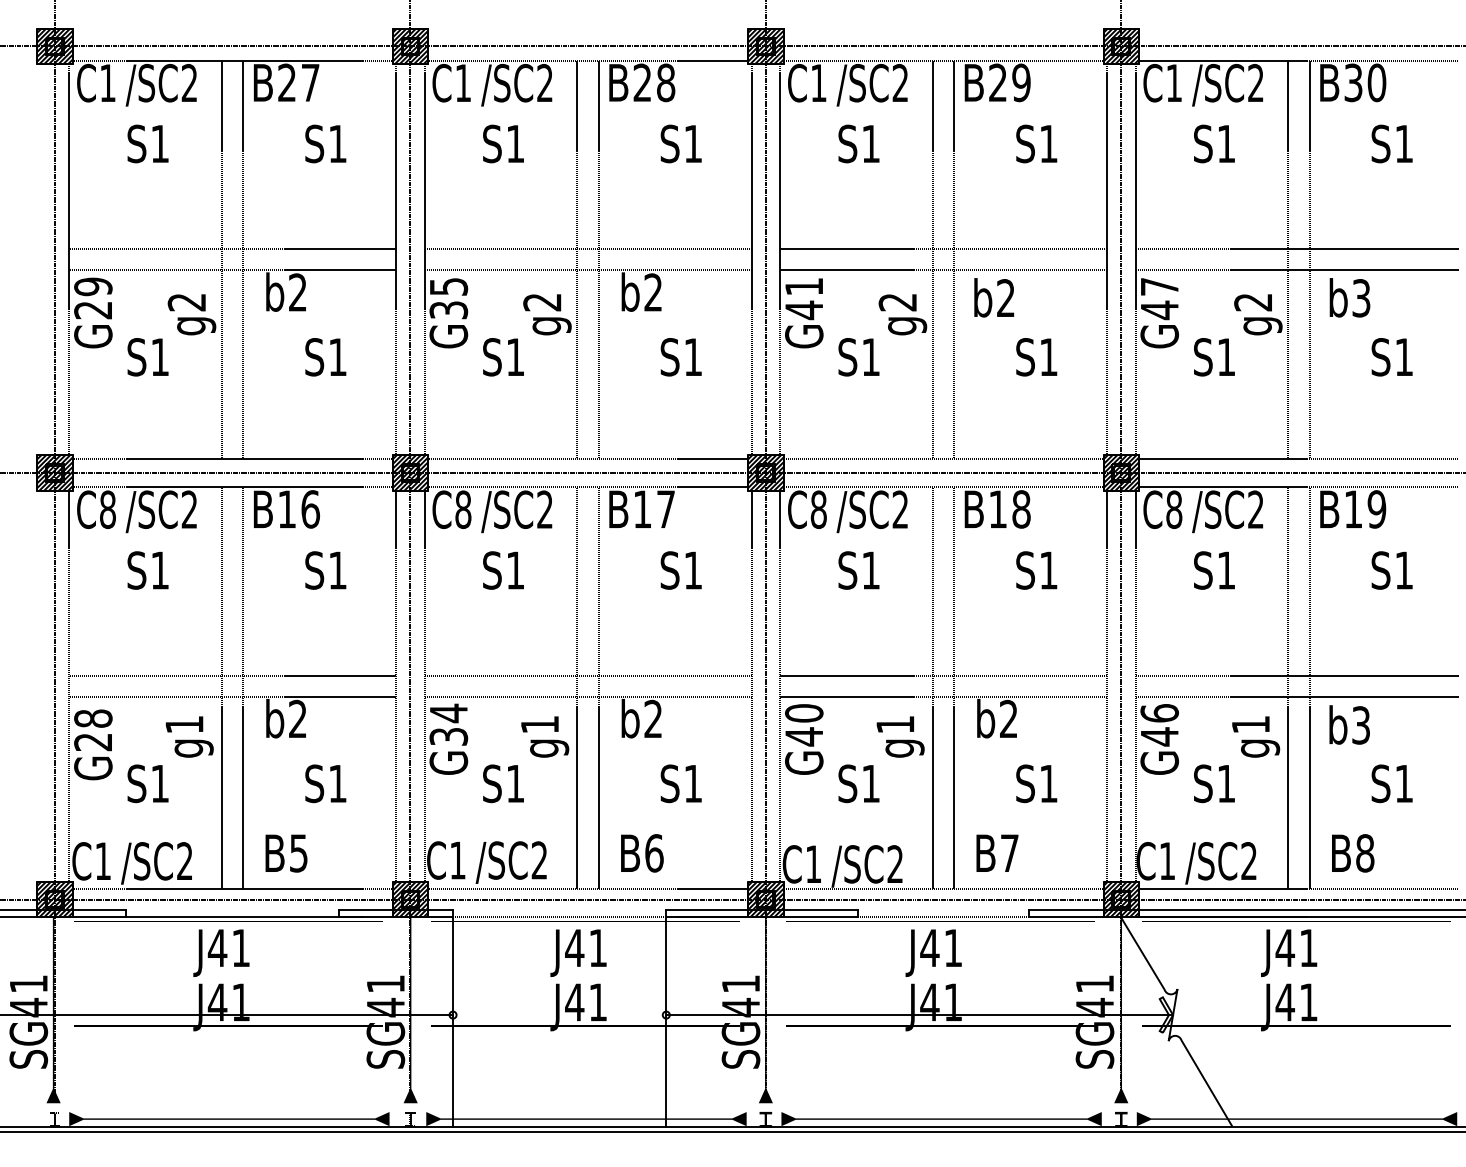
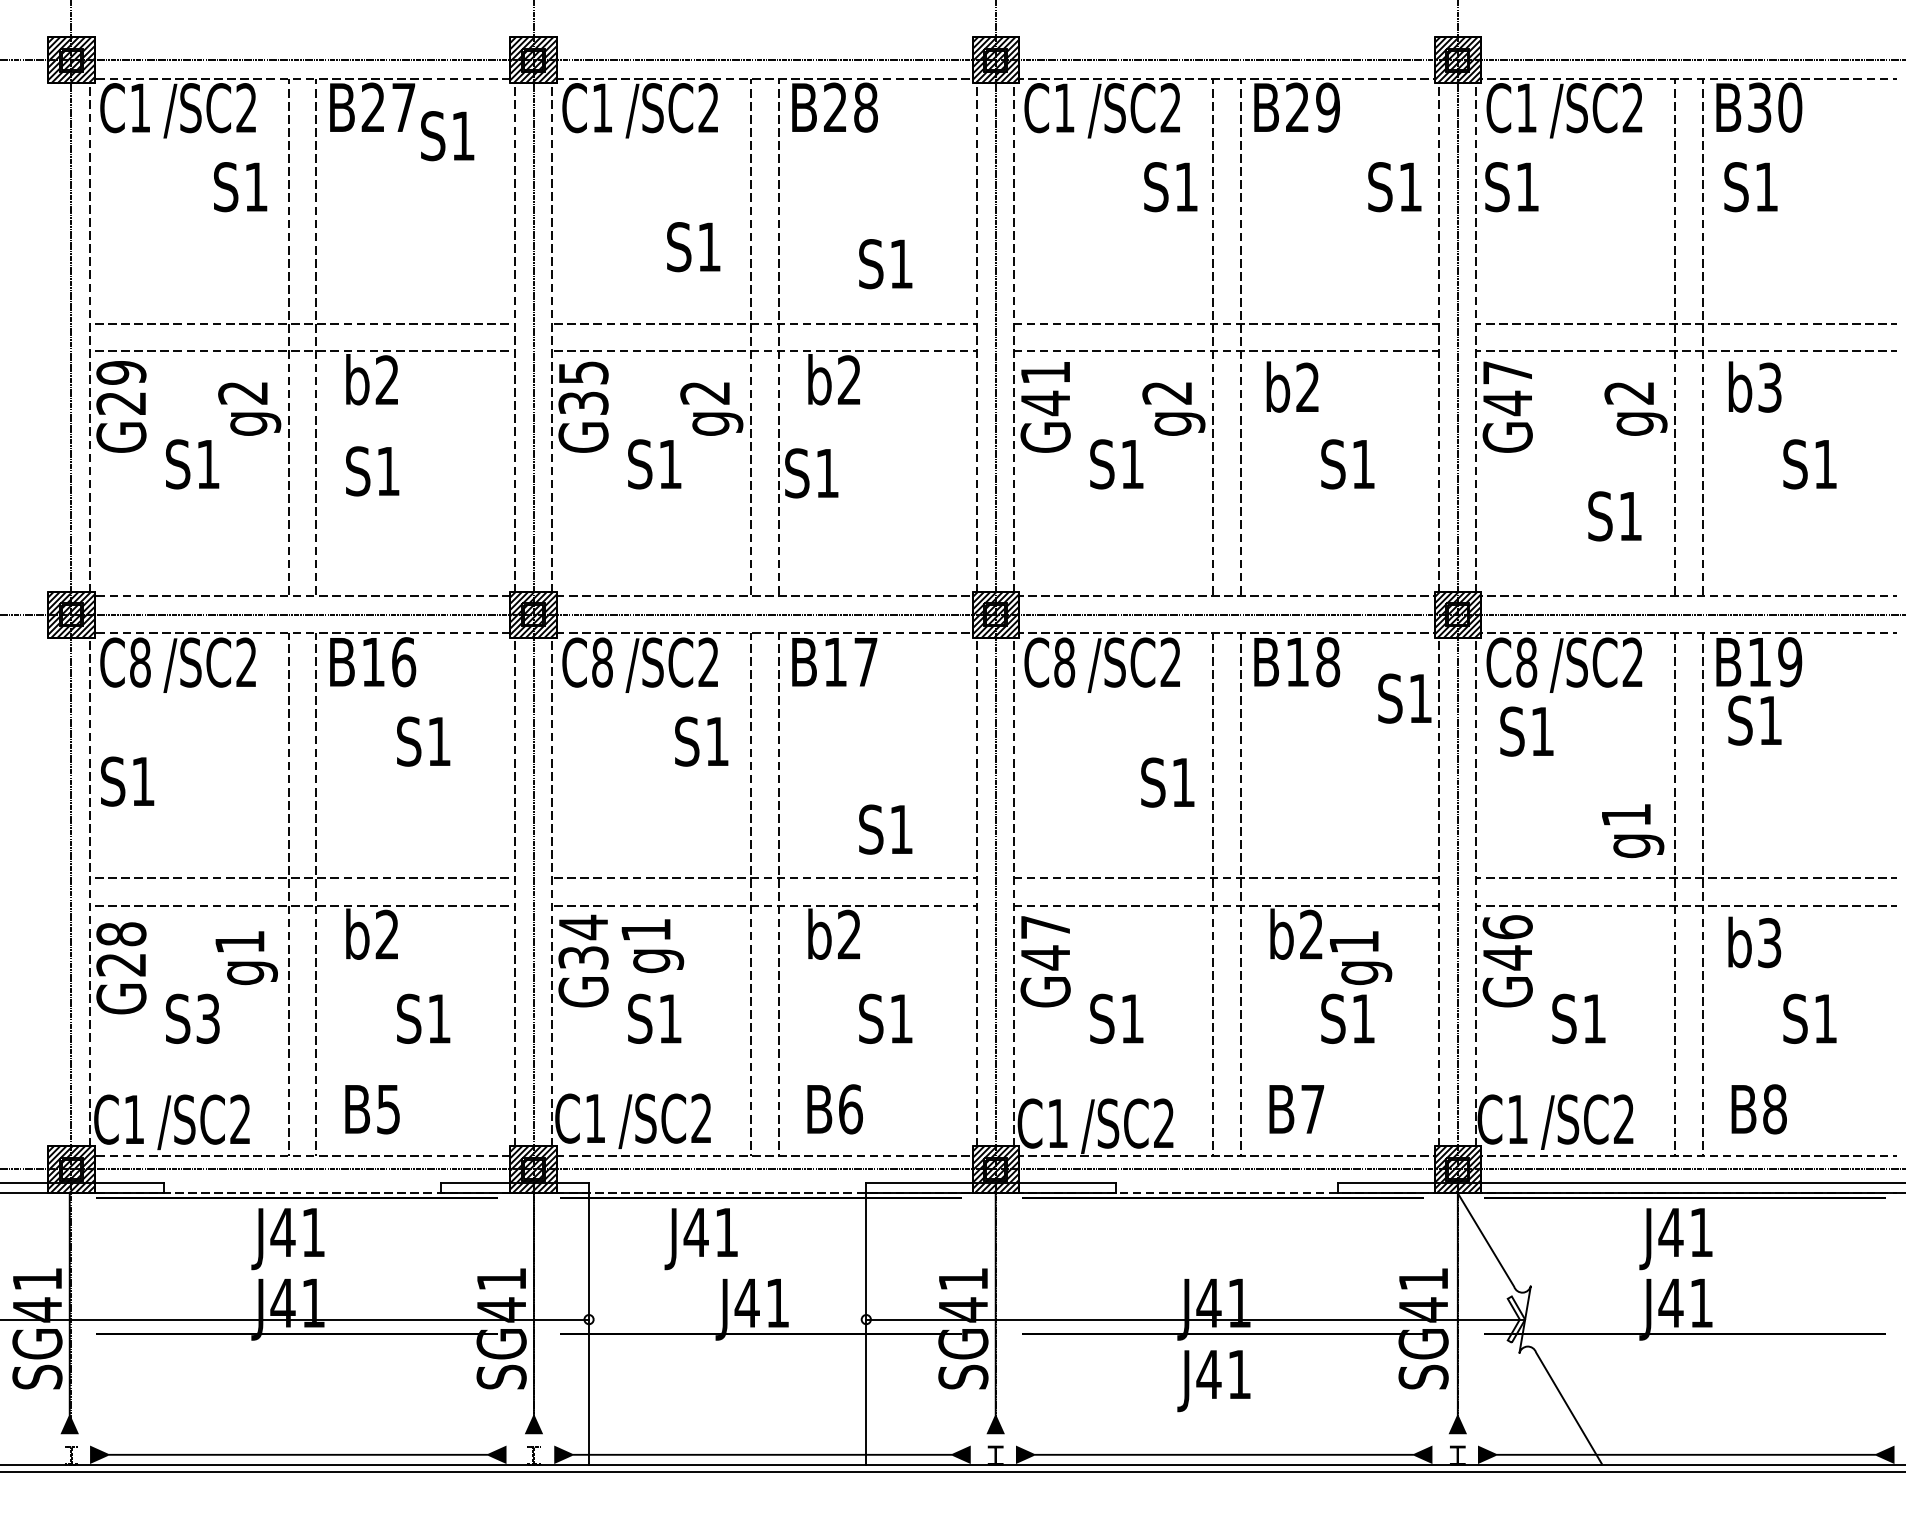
text: (148, 144) -> (240, 187), moved
text: (325, 144) -> (447, 136), moved
text: (503, 144) -> (693, 247), moved
text: (681, 144) -> (885, 264), moved
text: (858, 144) -> (1170, 187), moved
text: (1036, 144) -> (1394, 187), moved
text: (1214, 144) -> (1511, 187), moved
text: (1391, 144) -> (1750, 187), moved
text: (325, 357) -> (372, 471), moved
text: (681, 357) -> (811, 473), moved
text: (1214, 357) -> (1614, 516), moved
text: (148, 570) -> (127, 781), moved
text: (503, 570) -> (701, 741), moved
text: (681, 570) -> (885, 829), moved
text: (858, 570) -> (1167, 782), moved
text: (1036, 570) -> (1404, 698), moved
text: (1214, 570) -> (1526, 731), moved
text: (1391, 570) -> (1754, 720), moved
text: (804, 713) -> (1045, 927), G40 -> G47
text: (544, 737) -> (652, 946), moved
text: (901, 737) -> (1361, 958), moved
text: (1256, 737) -> (1633, 831), moved
text: (159, 783) -> (207, 1018), S1 -> S3
text: (578, 953) -> (700, 1239), moved
text: (933, 953) -> (1213, 1381), moved

